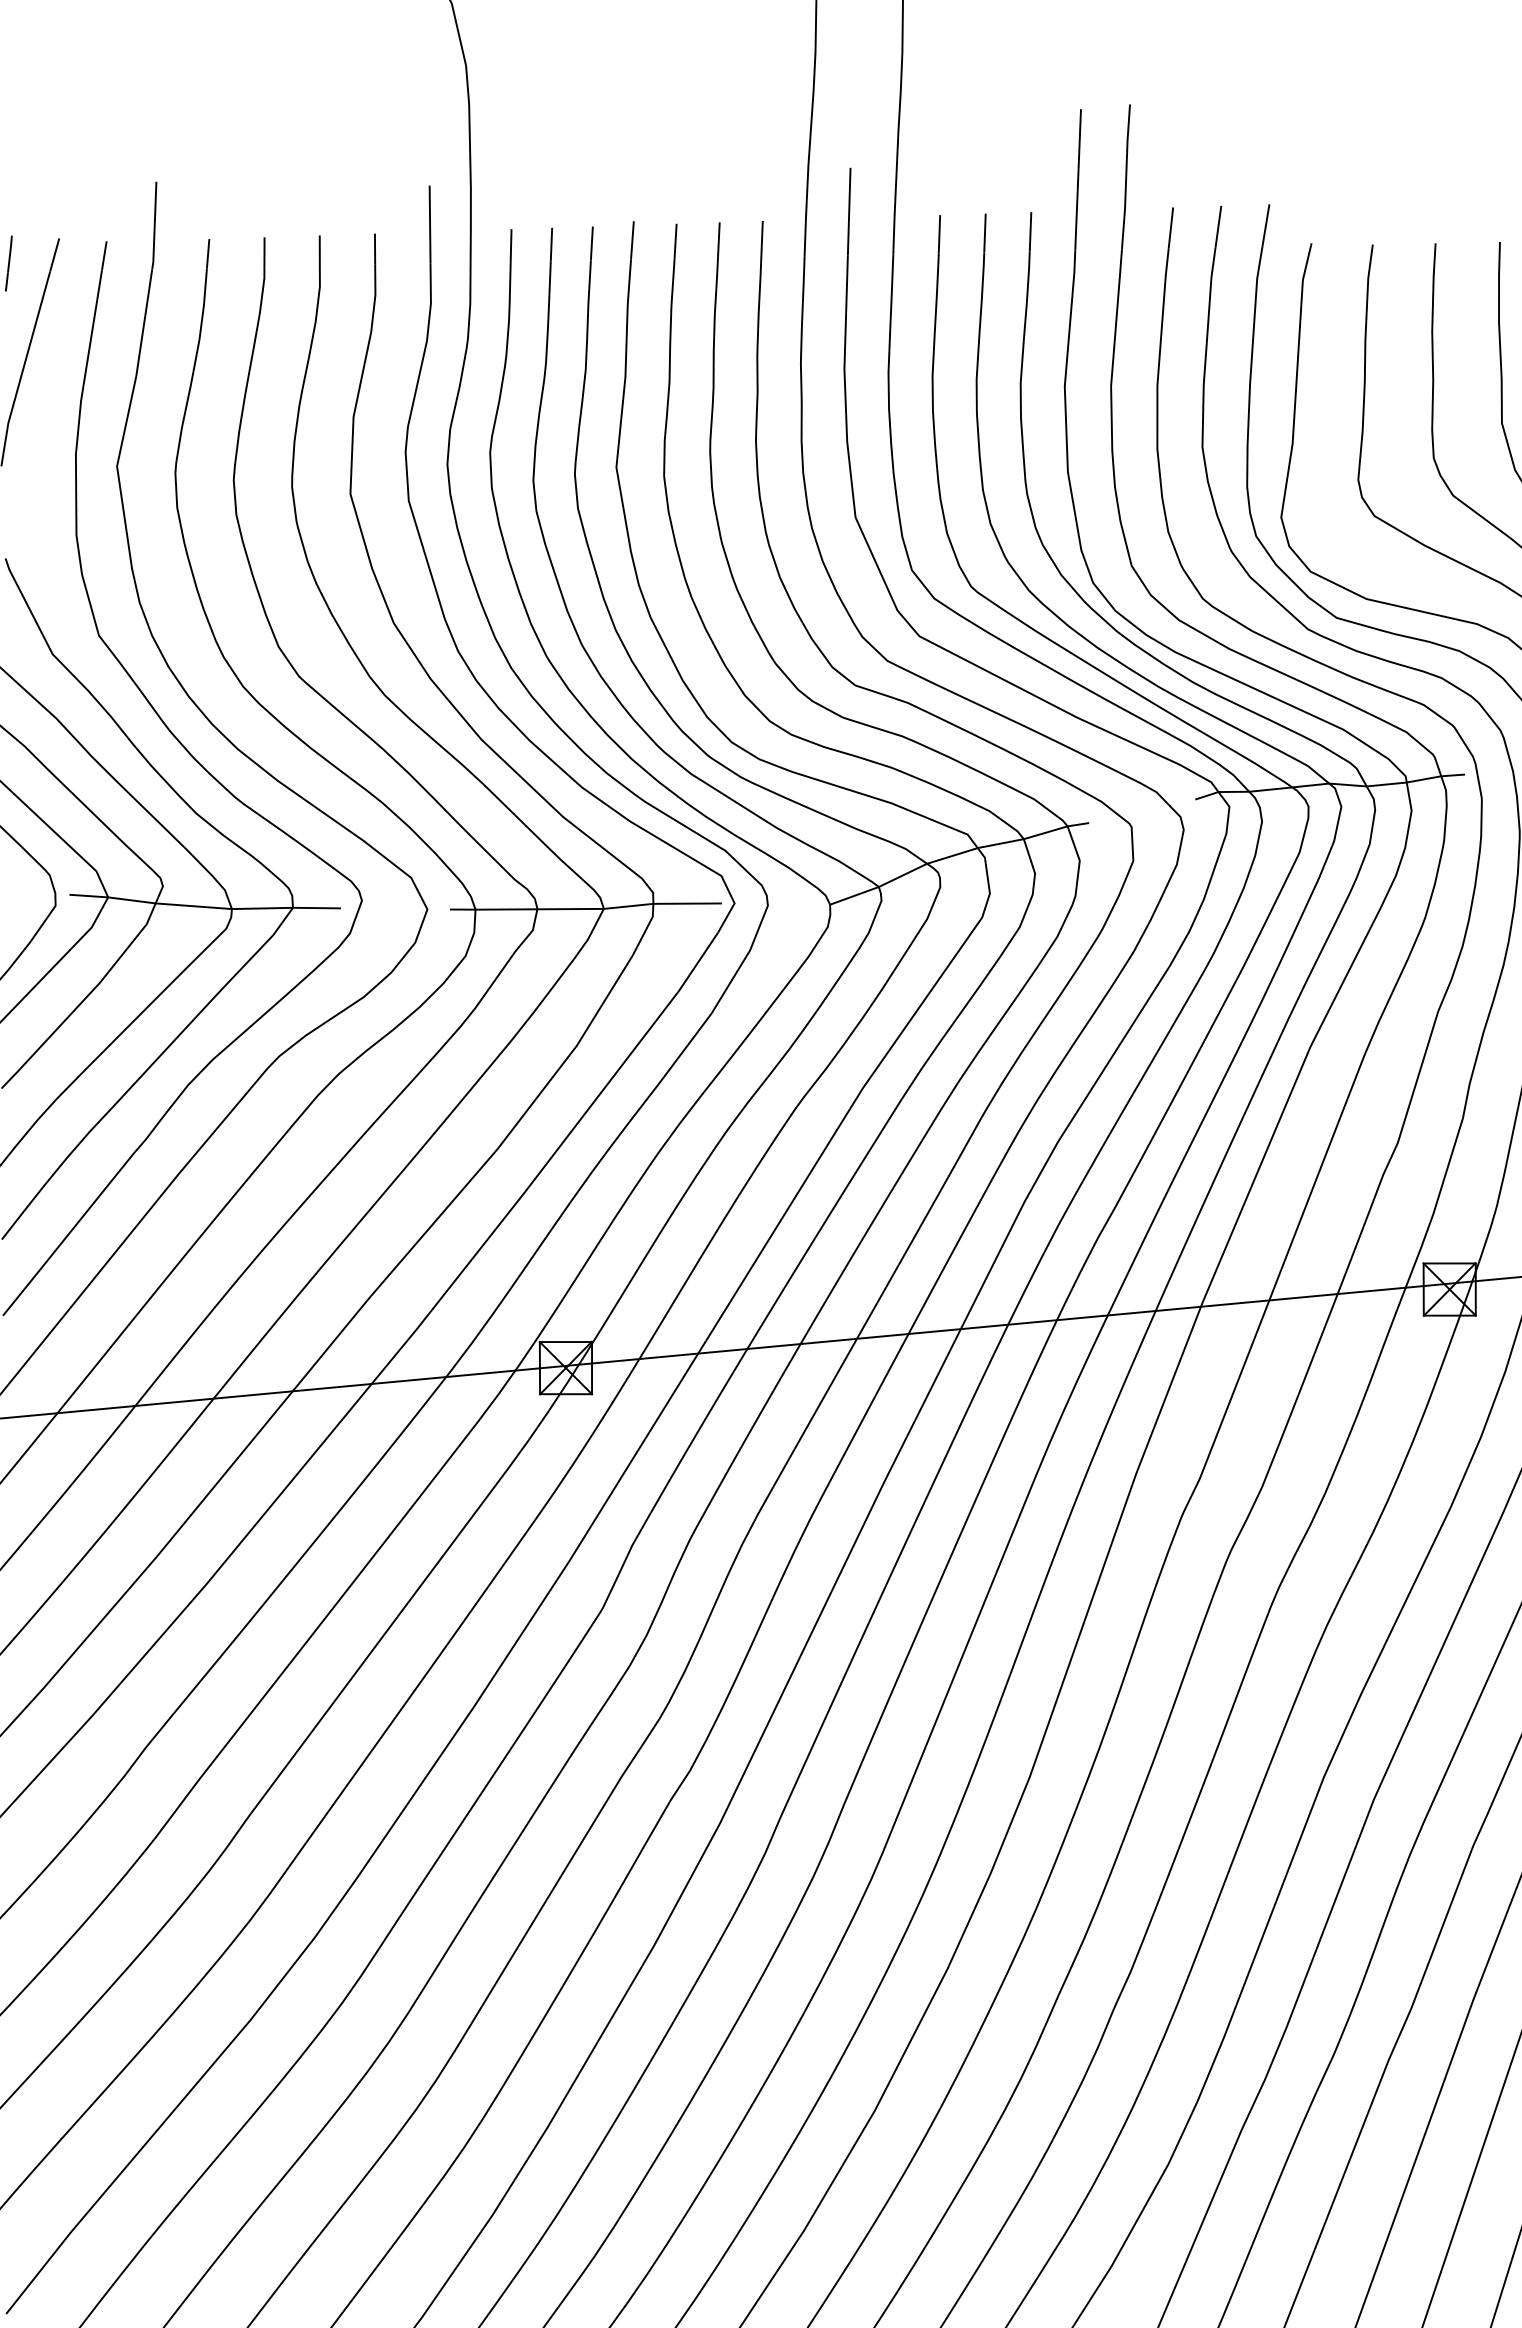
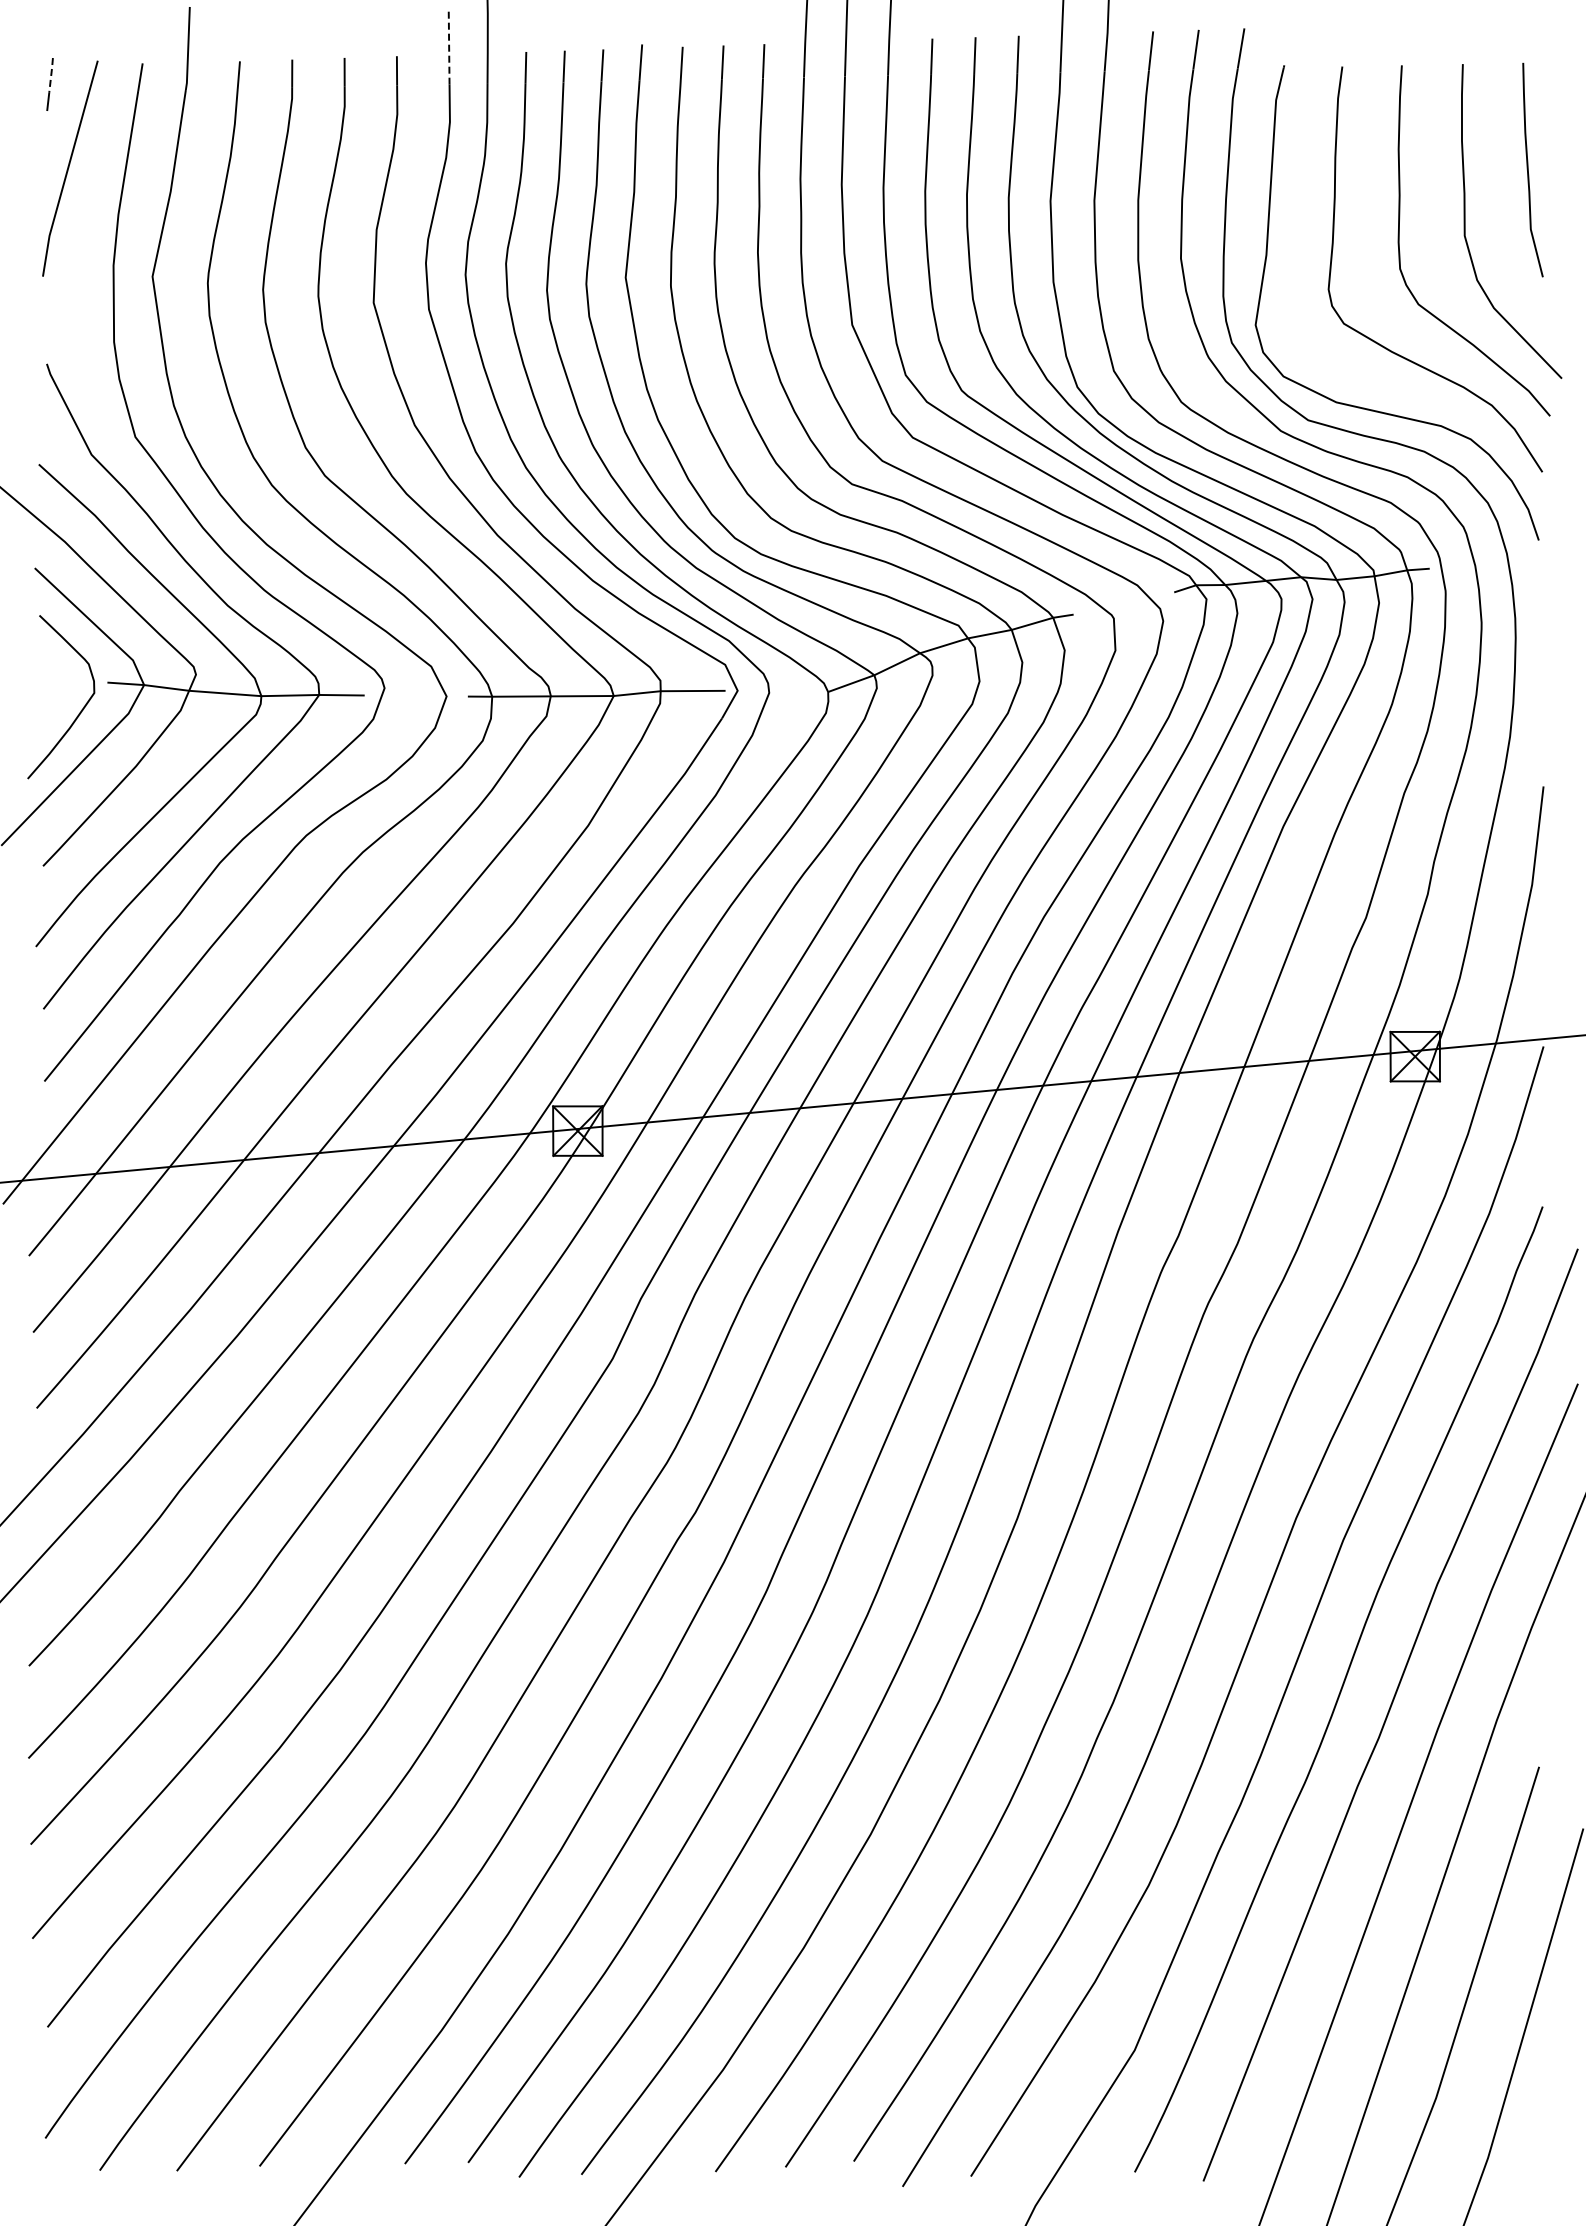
line: (430, 224) -> (449, 47), solid -> dashed
line: (10, 254) -> (51, 75), solid -> dashed

